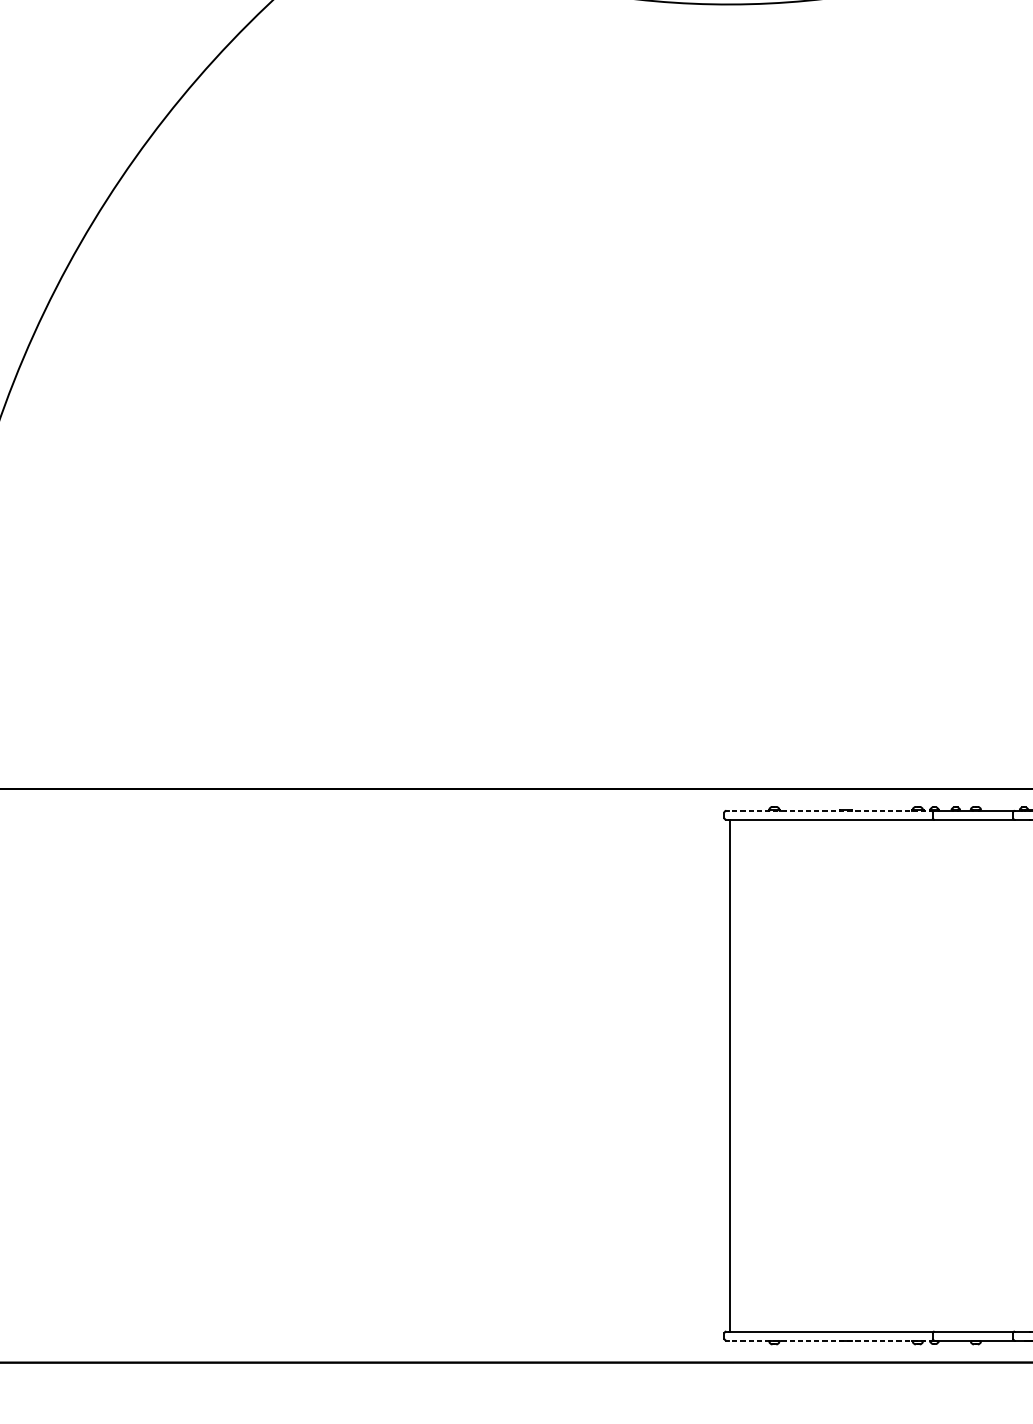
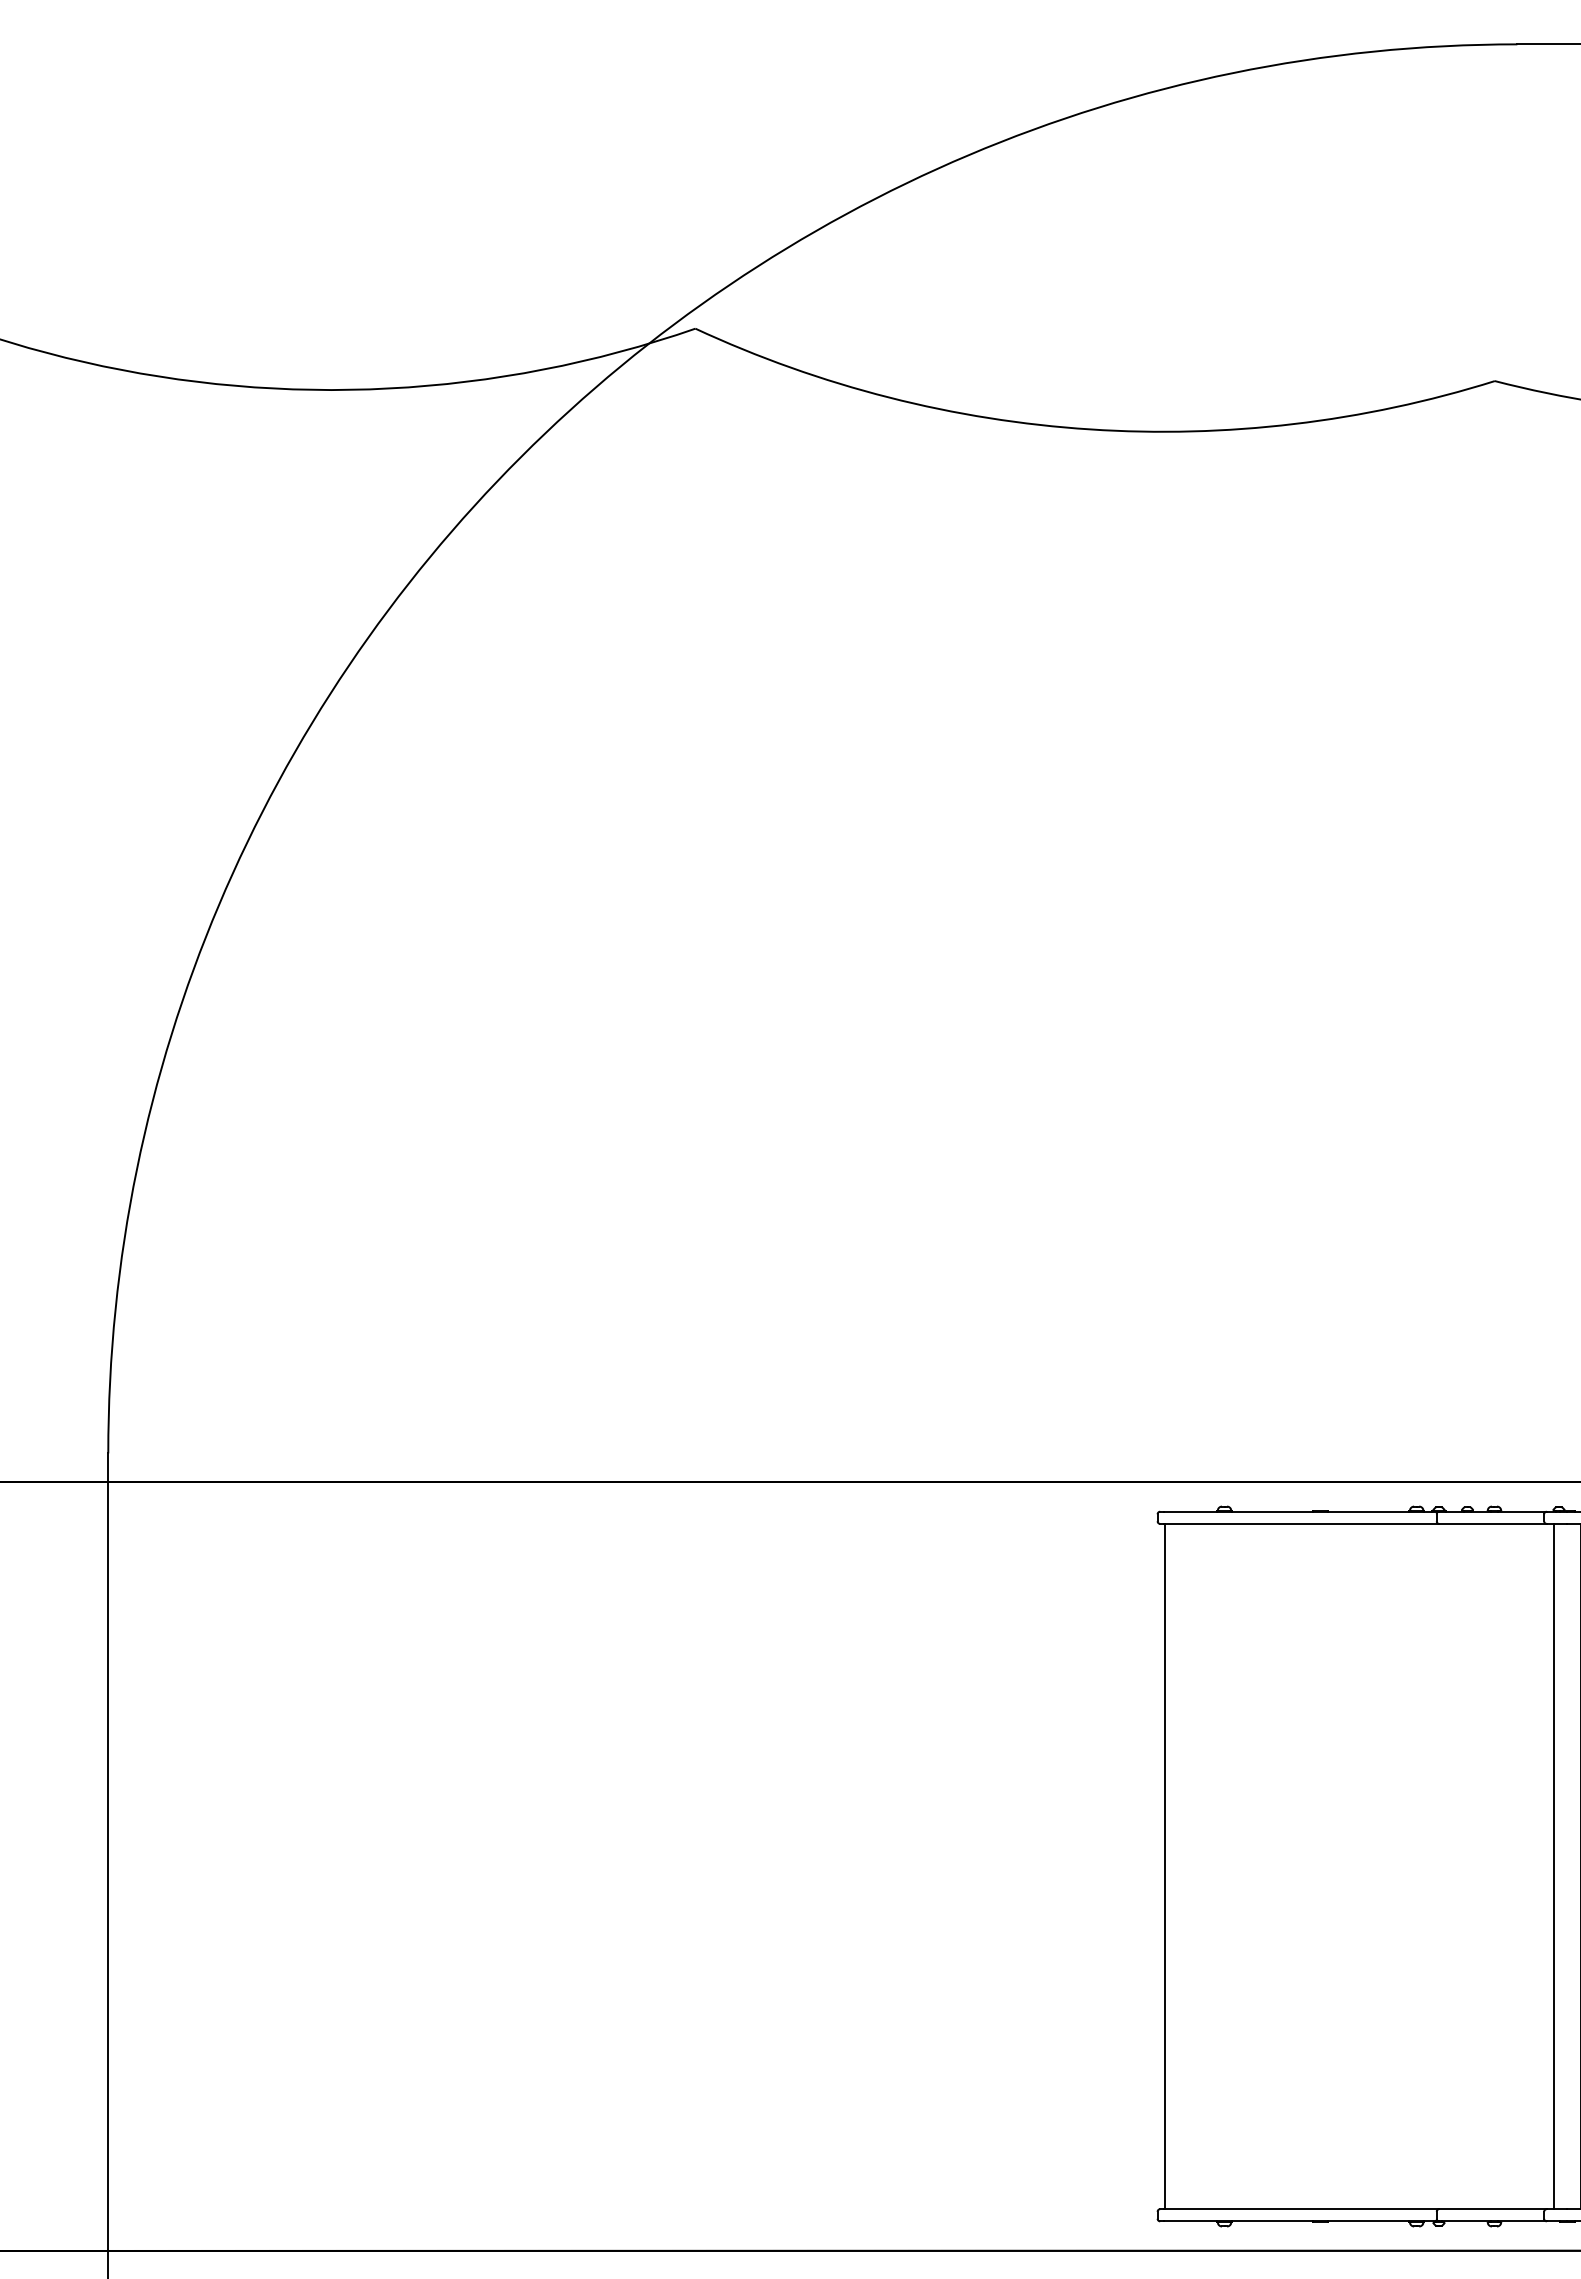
line: (831, 810) -> (1301, 1511), dashed -> solid
line: (1019, 1075) -> (1553, 1866), added
line: (831, 1340) -> (1301, 2221), dashed -> solid

